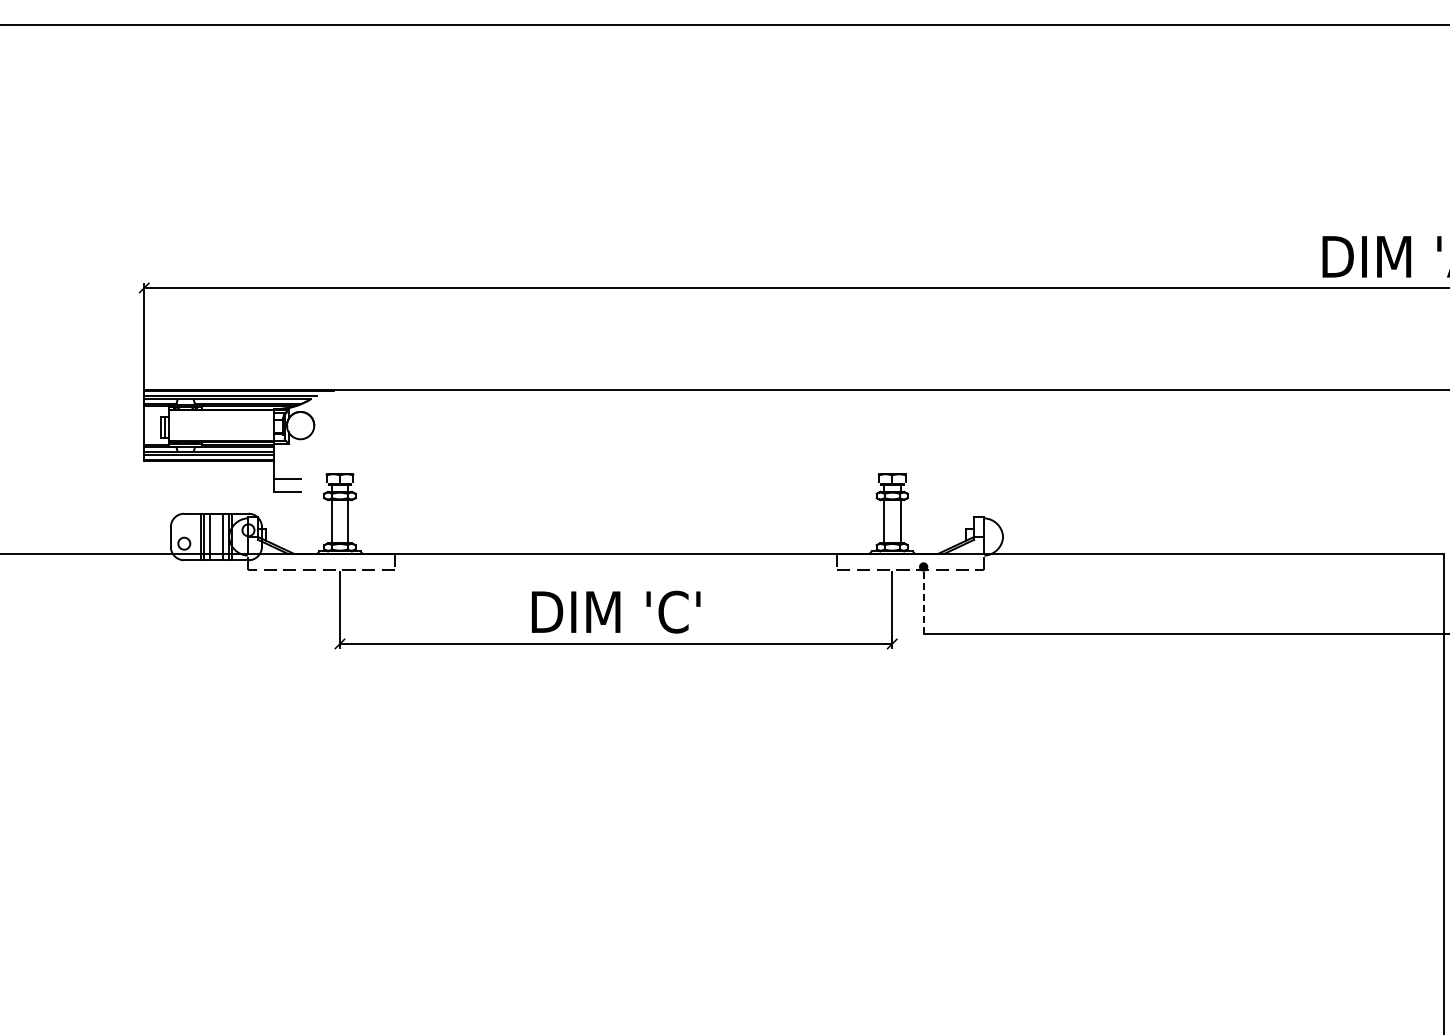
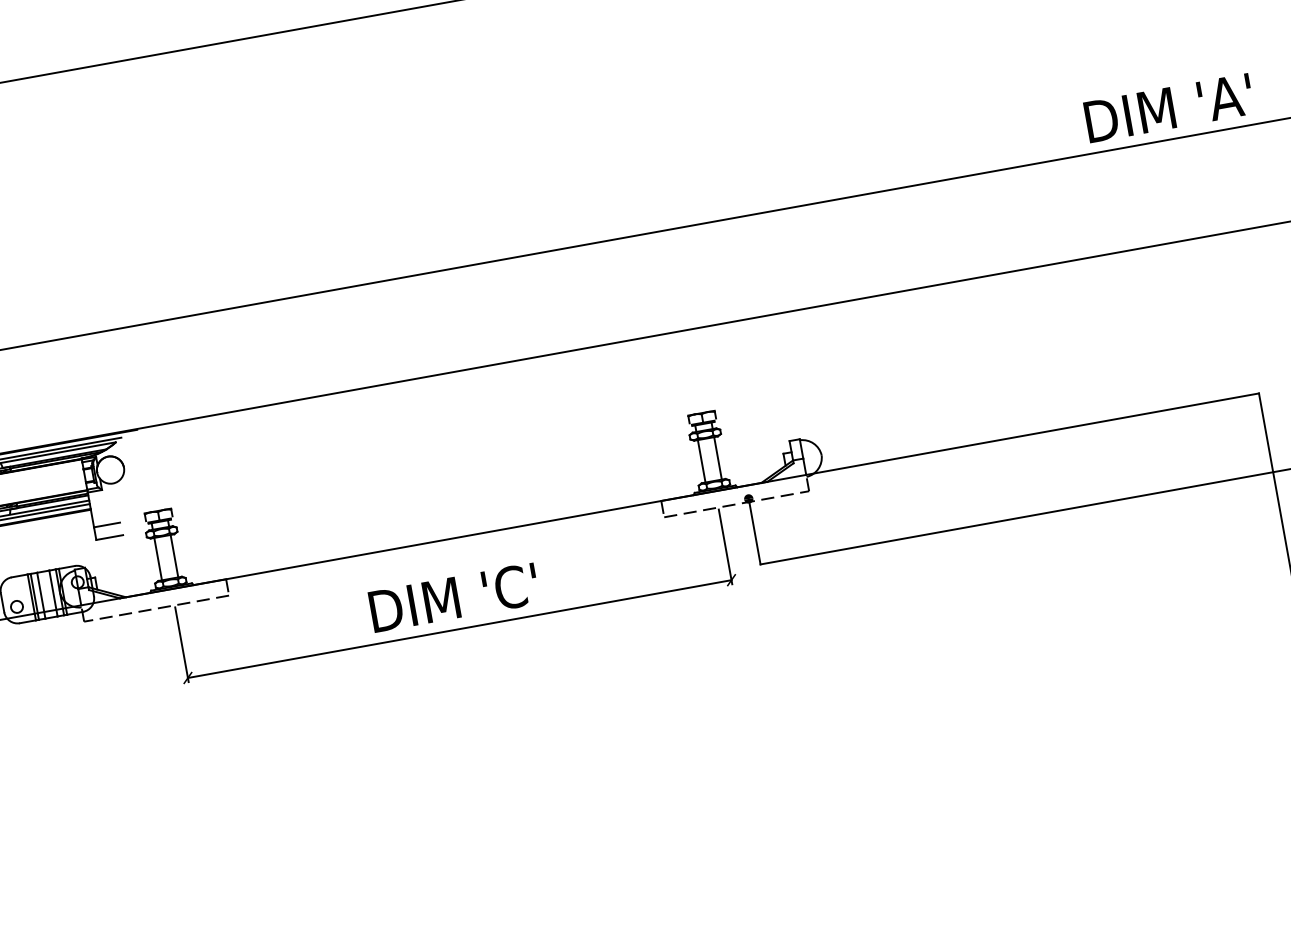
line: (923, 599) -> (754, 530), dashed -> solid

